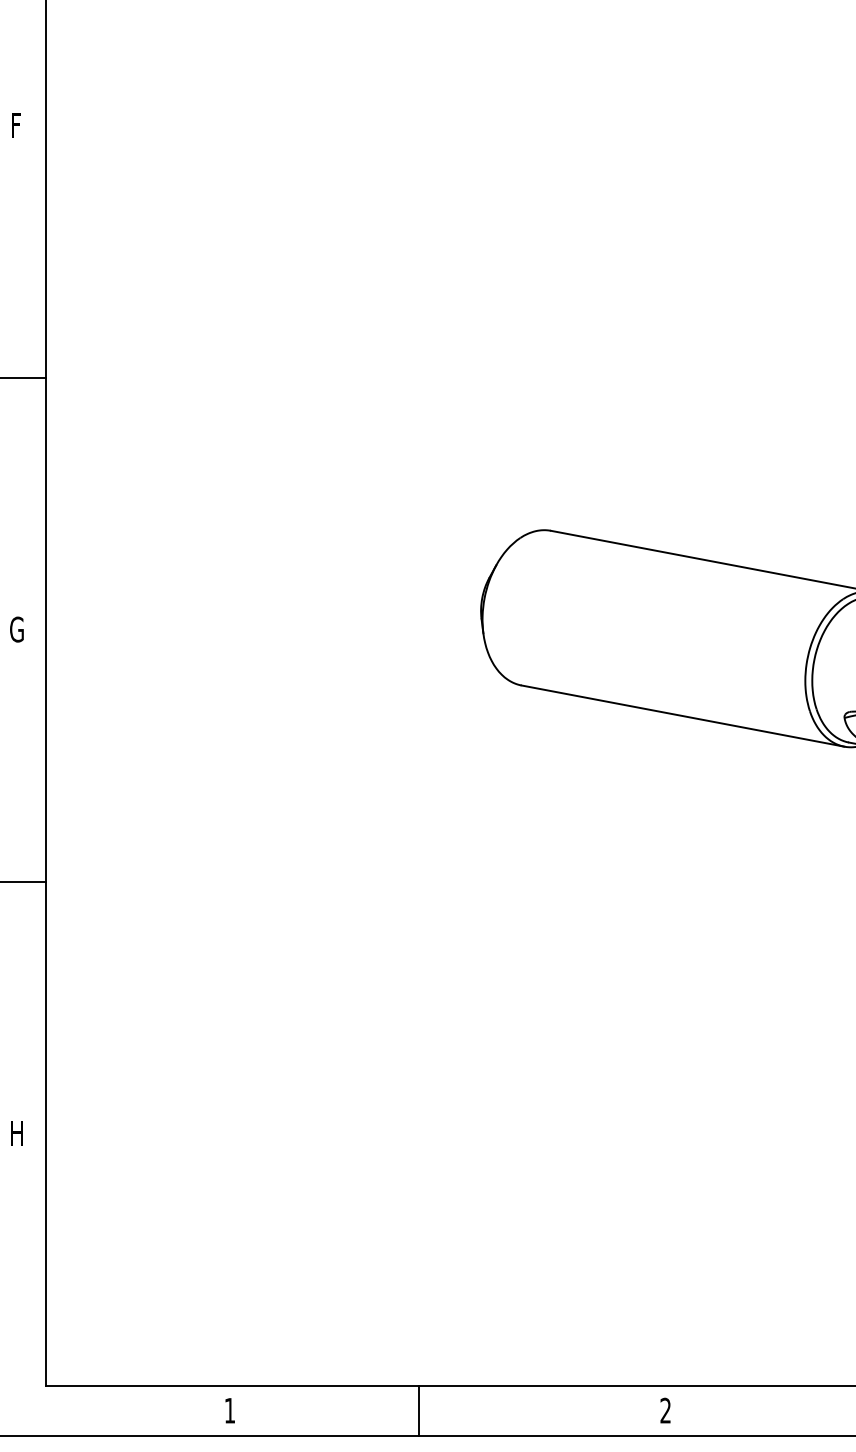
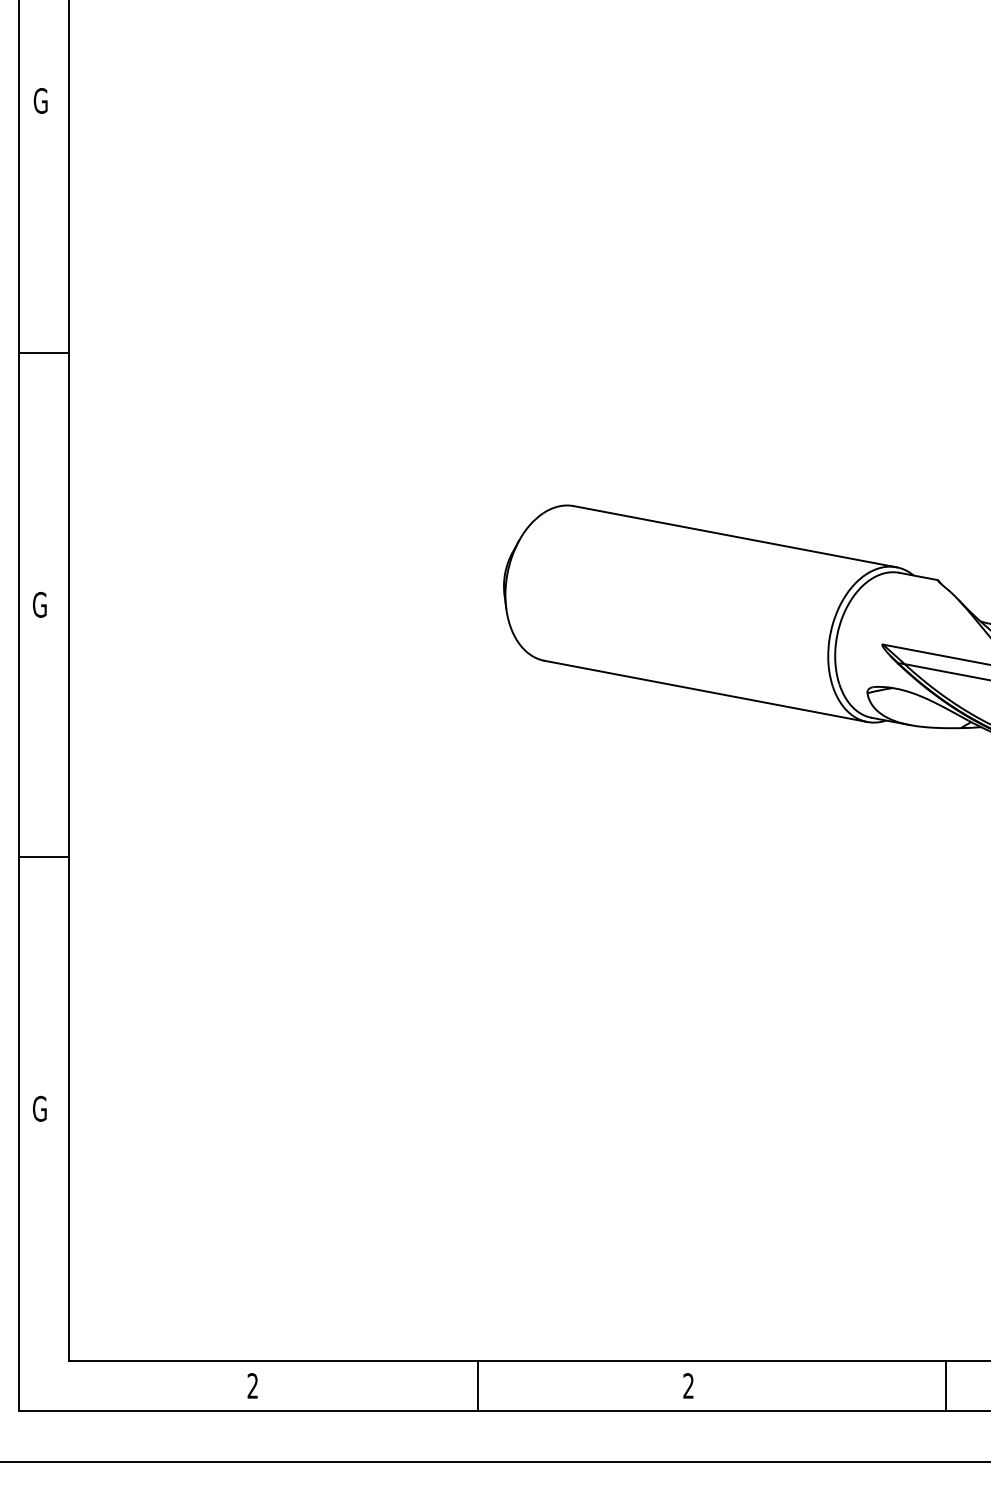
text: (17, 125) -> (40, 100), F -> G
text: (16, 1133) -> (39, 1108), H -> G
text: (229, 1410) -> (252, 1385), 1 -> 2
line: (419, 1410) -> (478, 1385), moved

